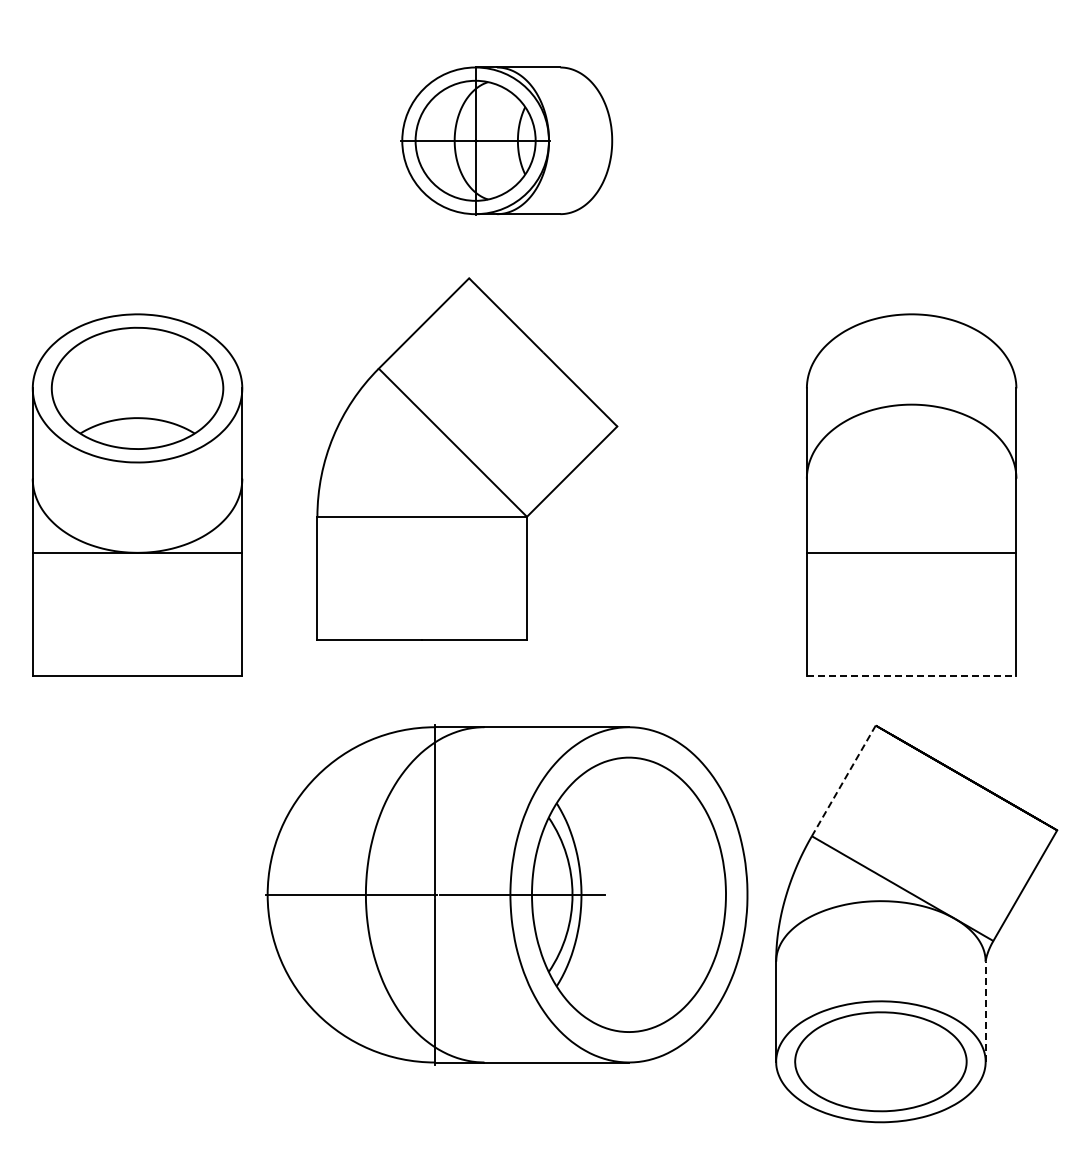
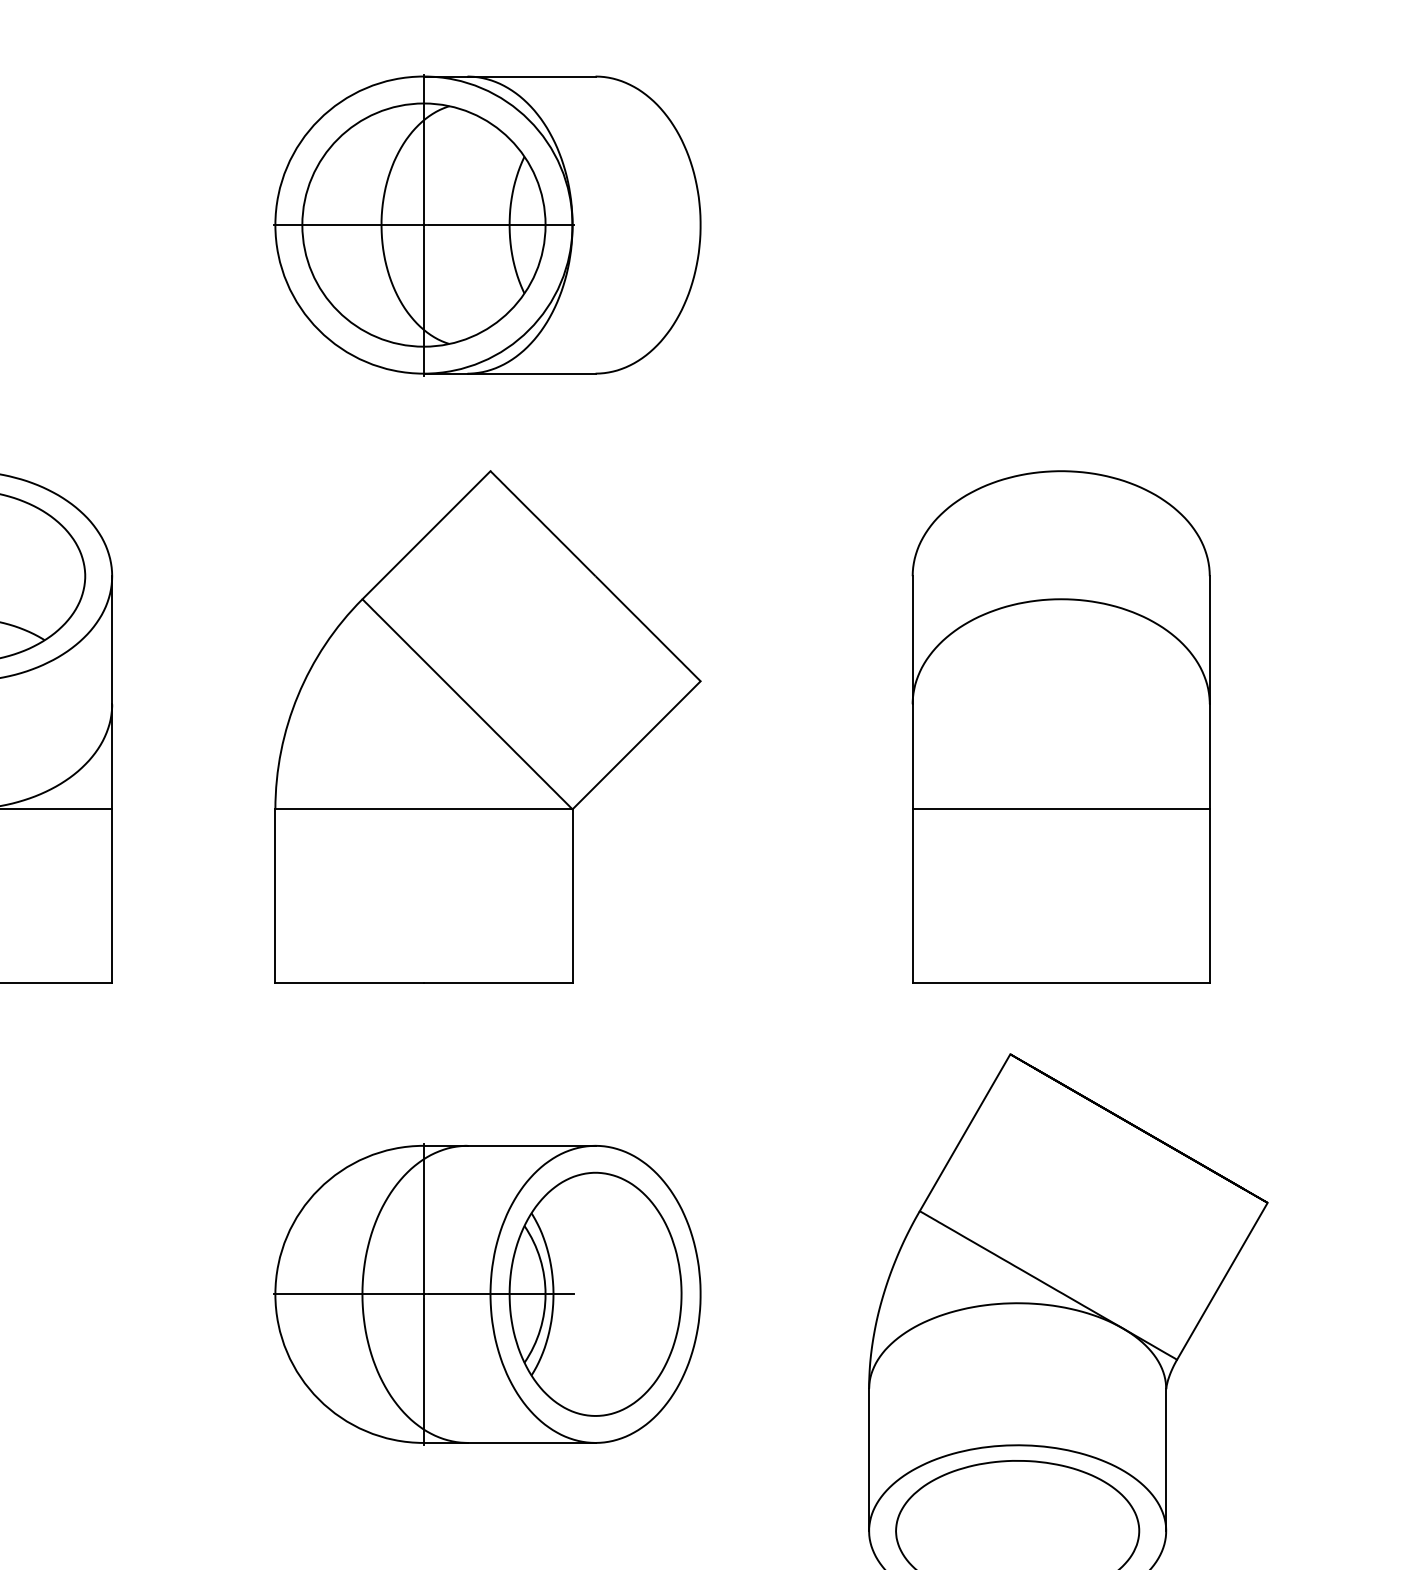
part: (506, 140) -> (486, 224), size x1.43
part: (467, 458) -> (488, 726), moved
line: (911, 675) -> (1061, 983), dashed -> solid
line: (843, 780) -> (964, 1132), dashed -> solid
part: (506, 894) -> (486, 1293), size x0.62
line: (985, 1011) -> (1165, 1459), dashed -> solid

